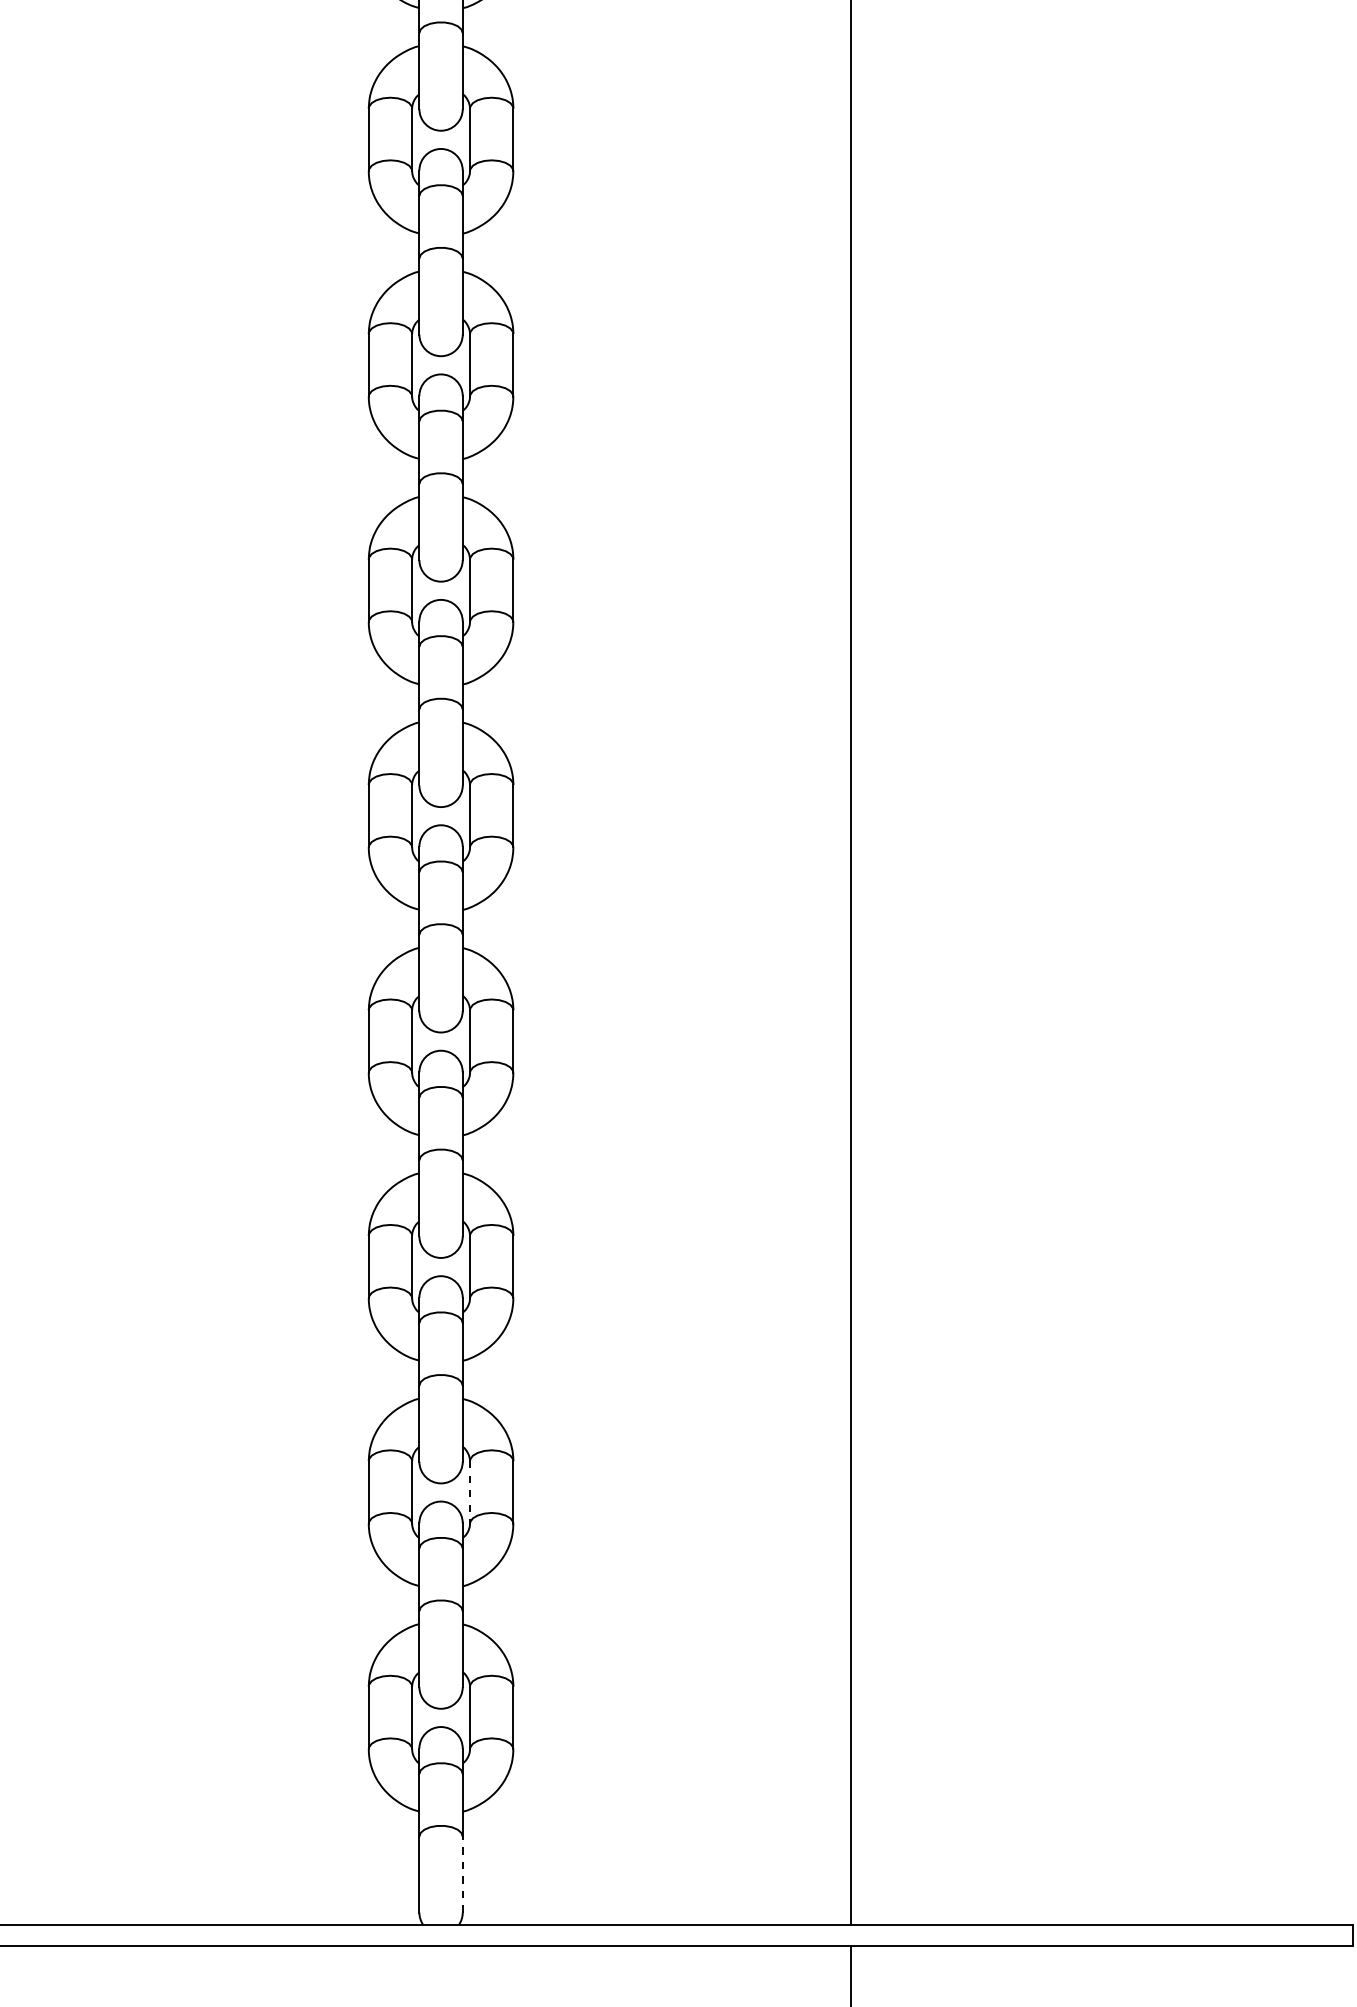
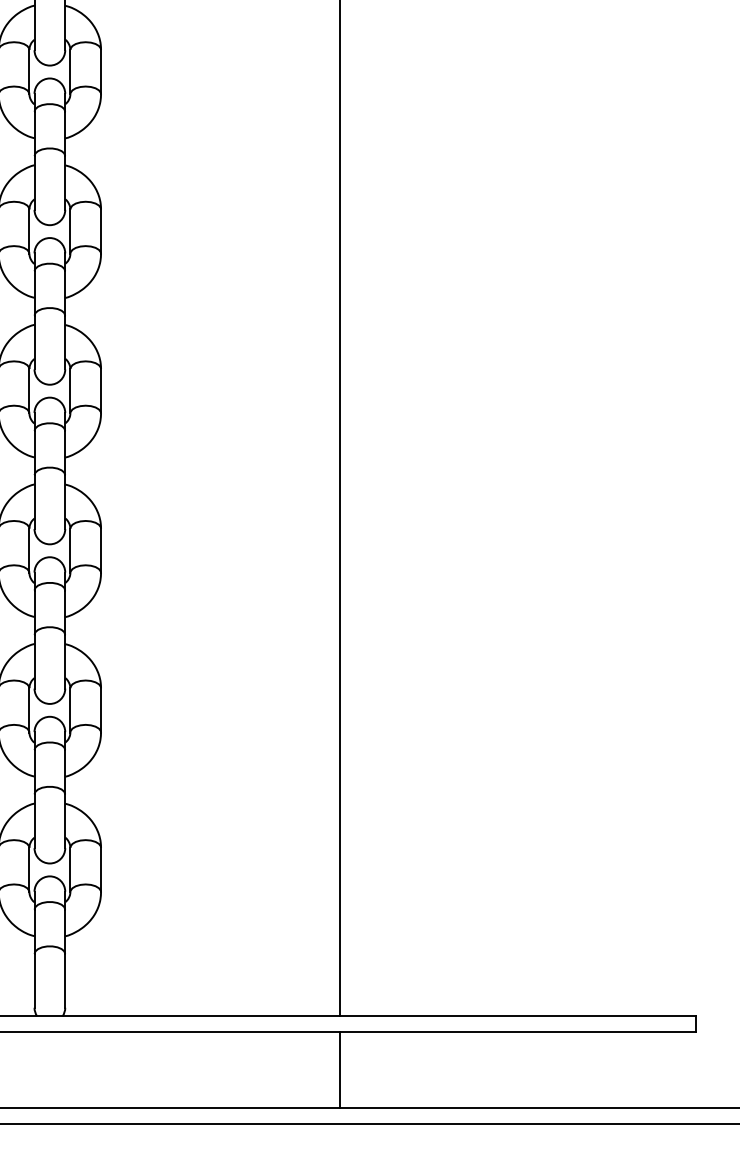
line: (469, 1492) -> (70, 710), dashed -> solid
line: (462, 1874) -> (65, 980), dashed -> solid

